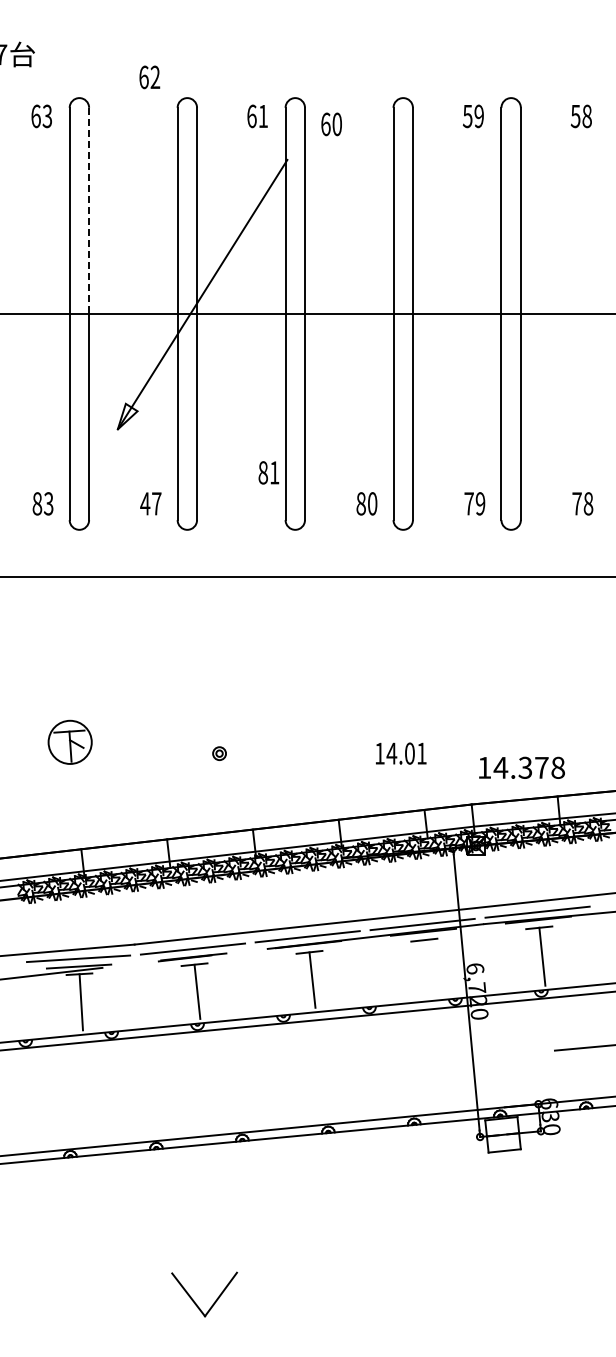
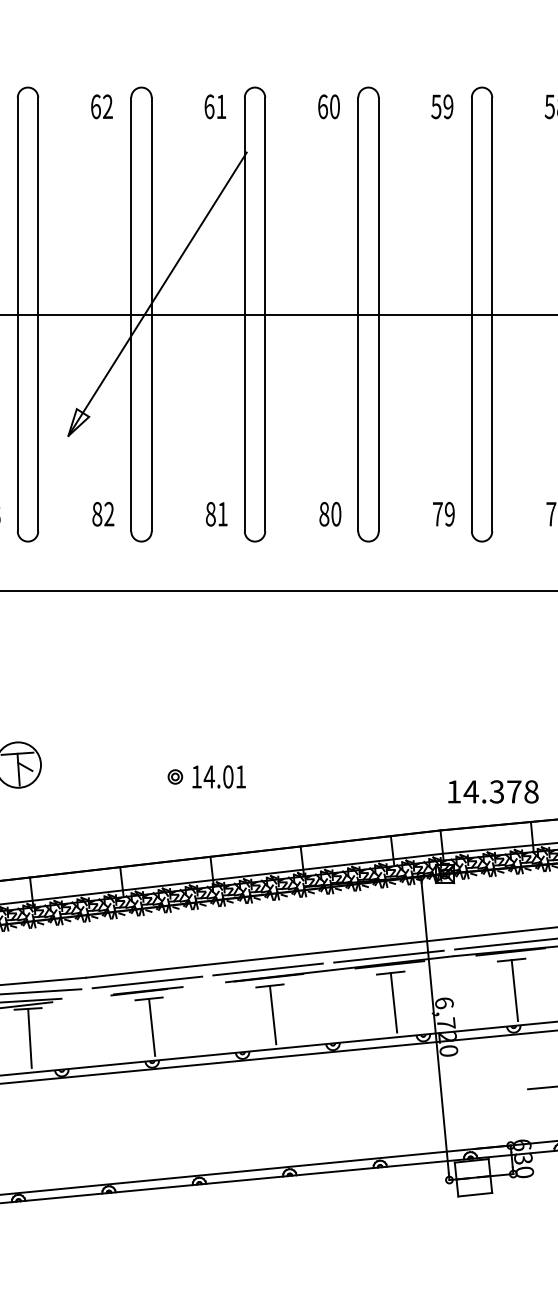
text: (149, 77) -> (101, 106), moved
text: (331, 124) -> (328, 106), moved
line: (89, 211) -> (38, 206), dashed -> solid
text: (268, 472) -> (216, 513), moved
text: (150, 503) -> (102, 513), 47 -> 82
text: (401, 753) -> (219, 776), moved
line: (427, 968) -> (394, 1002), added

